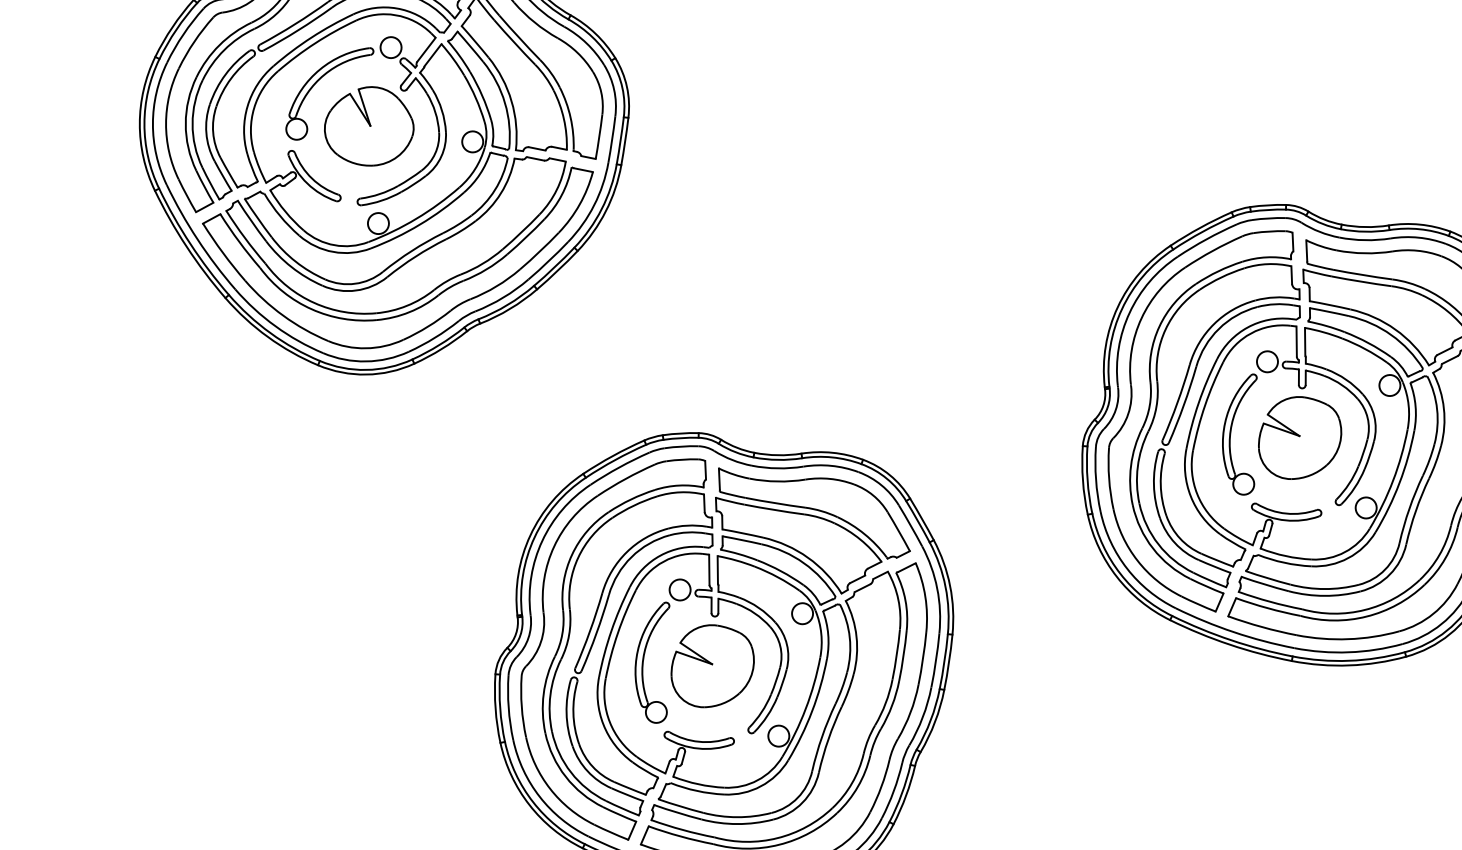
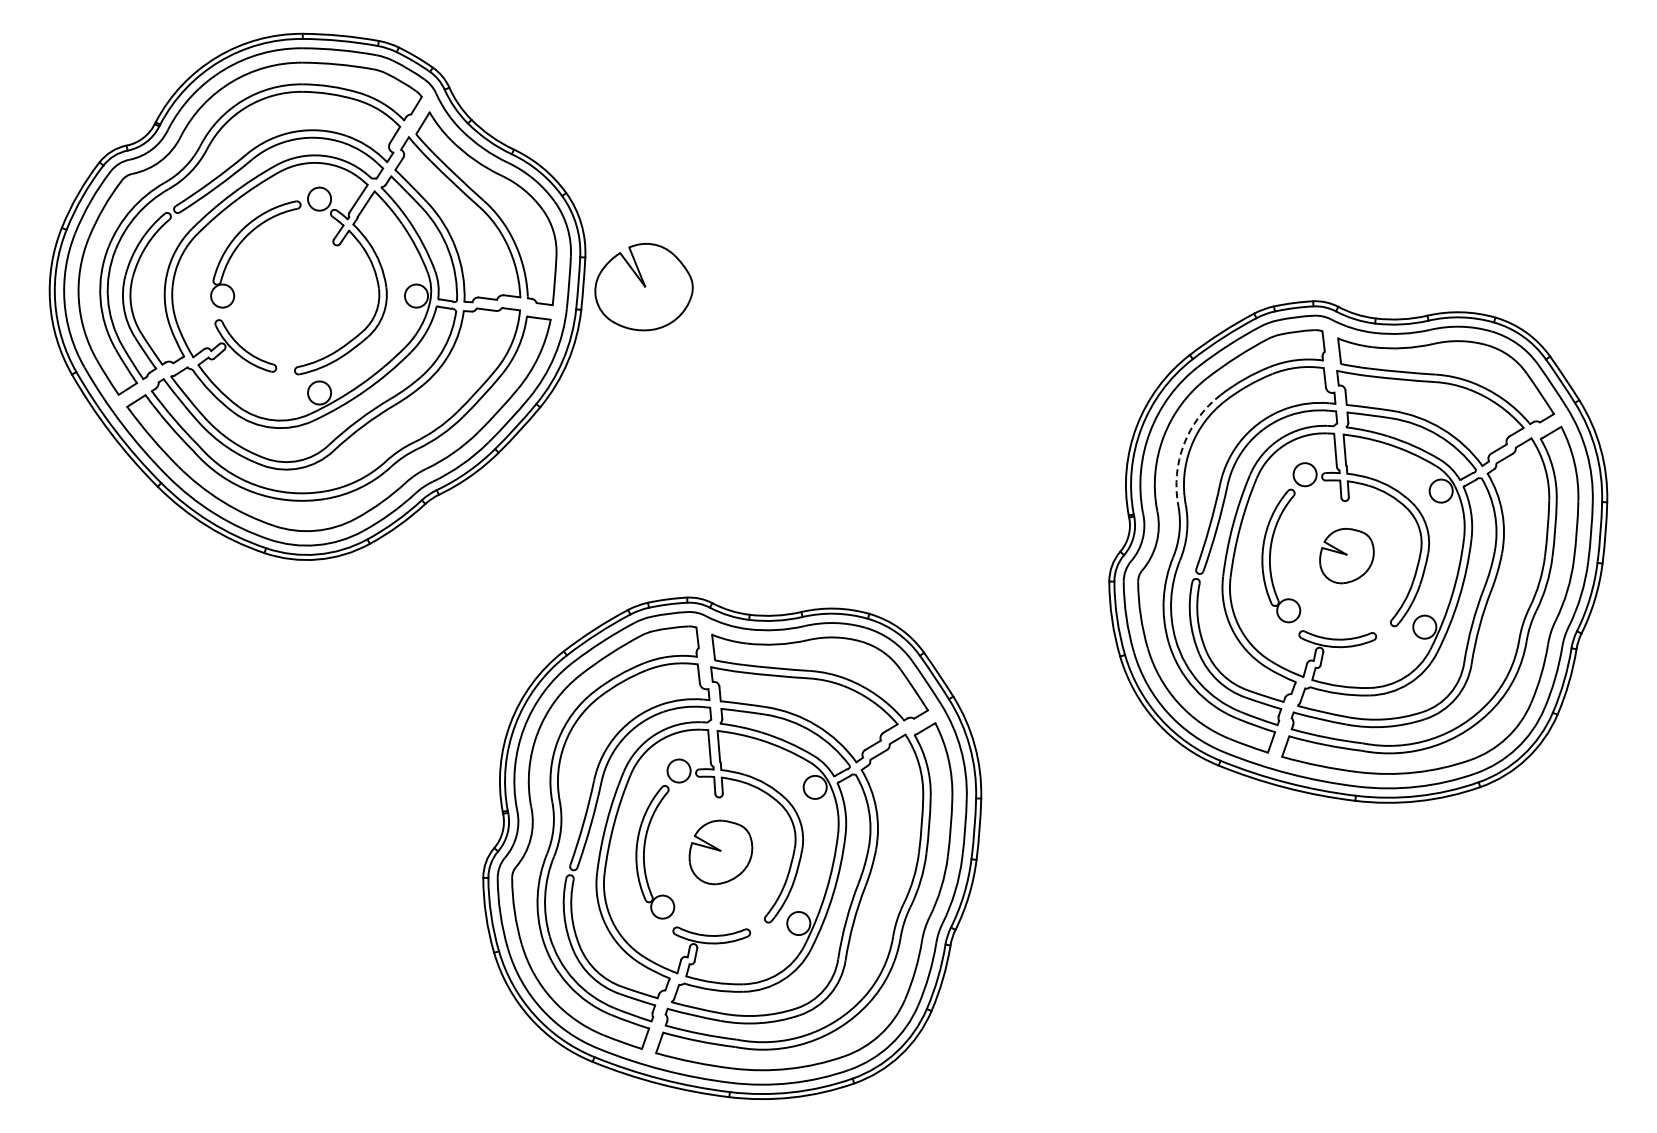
part: (368, 126) -> (643, 287), moved
arc: (1159, 326) -> (1183, 444), solid -> dashed
part: (1299, 437) -> (1346, 555), size x0.6
part: (712, 666) -> (720, 852), size x0.7

